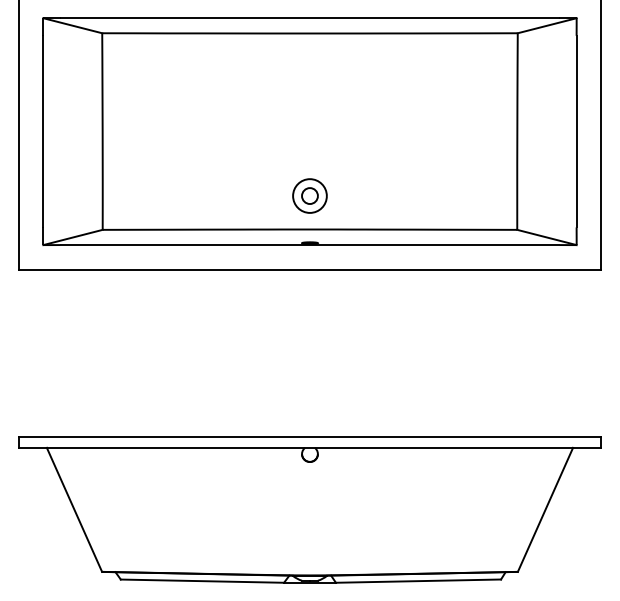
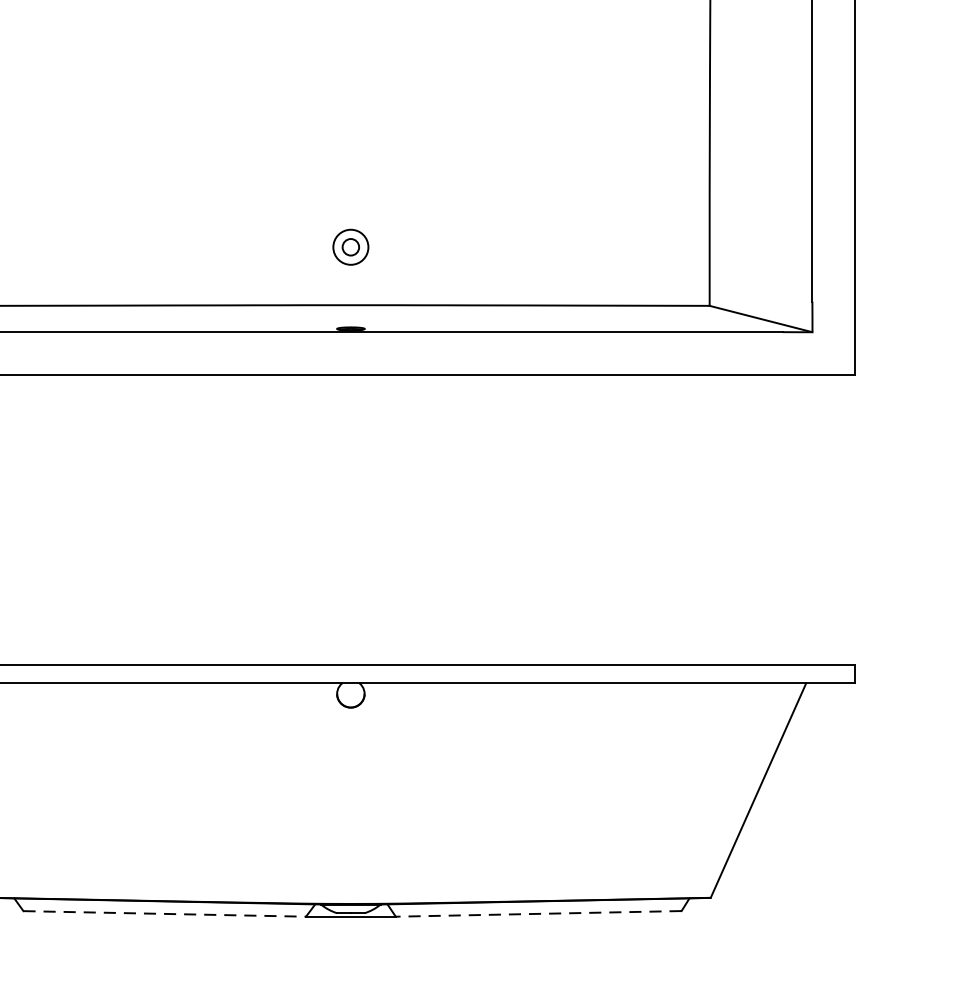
part: (309, 195) -> (350, 246), size x0.6
line: (202, 581) -> (164, 914), solid -> dashed
line: (418, 581) -> (538, 914), solid -> dashed

